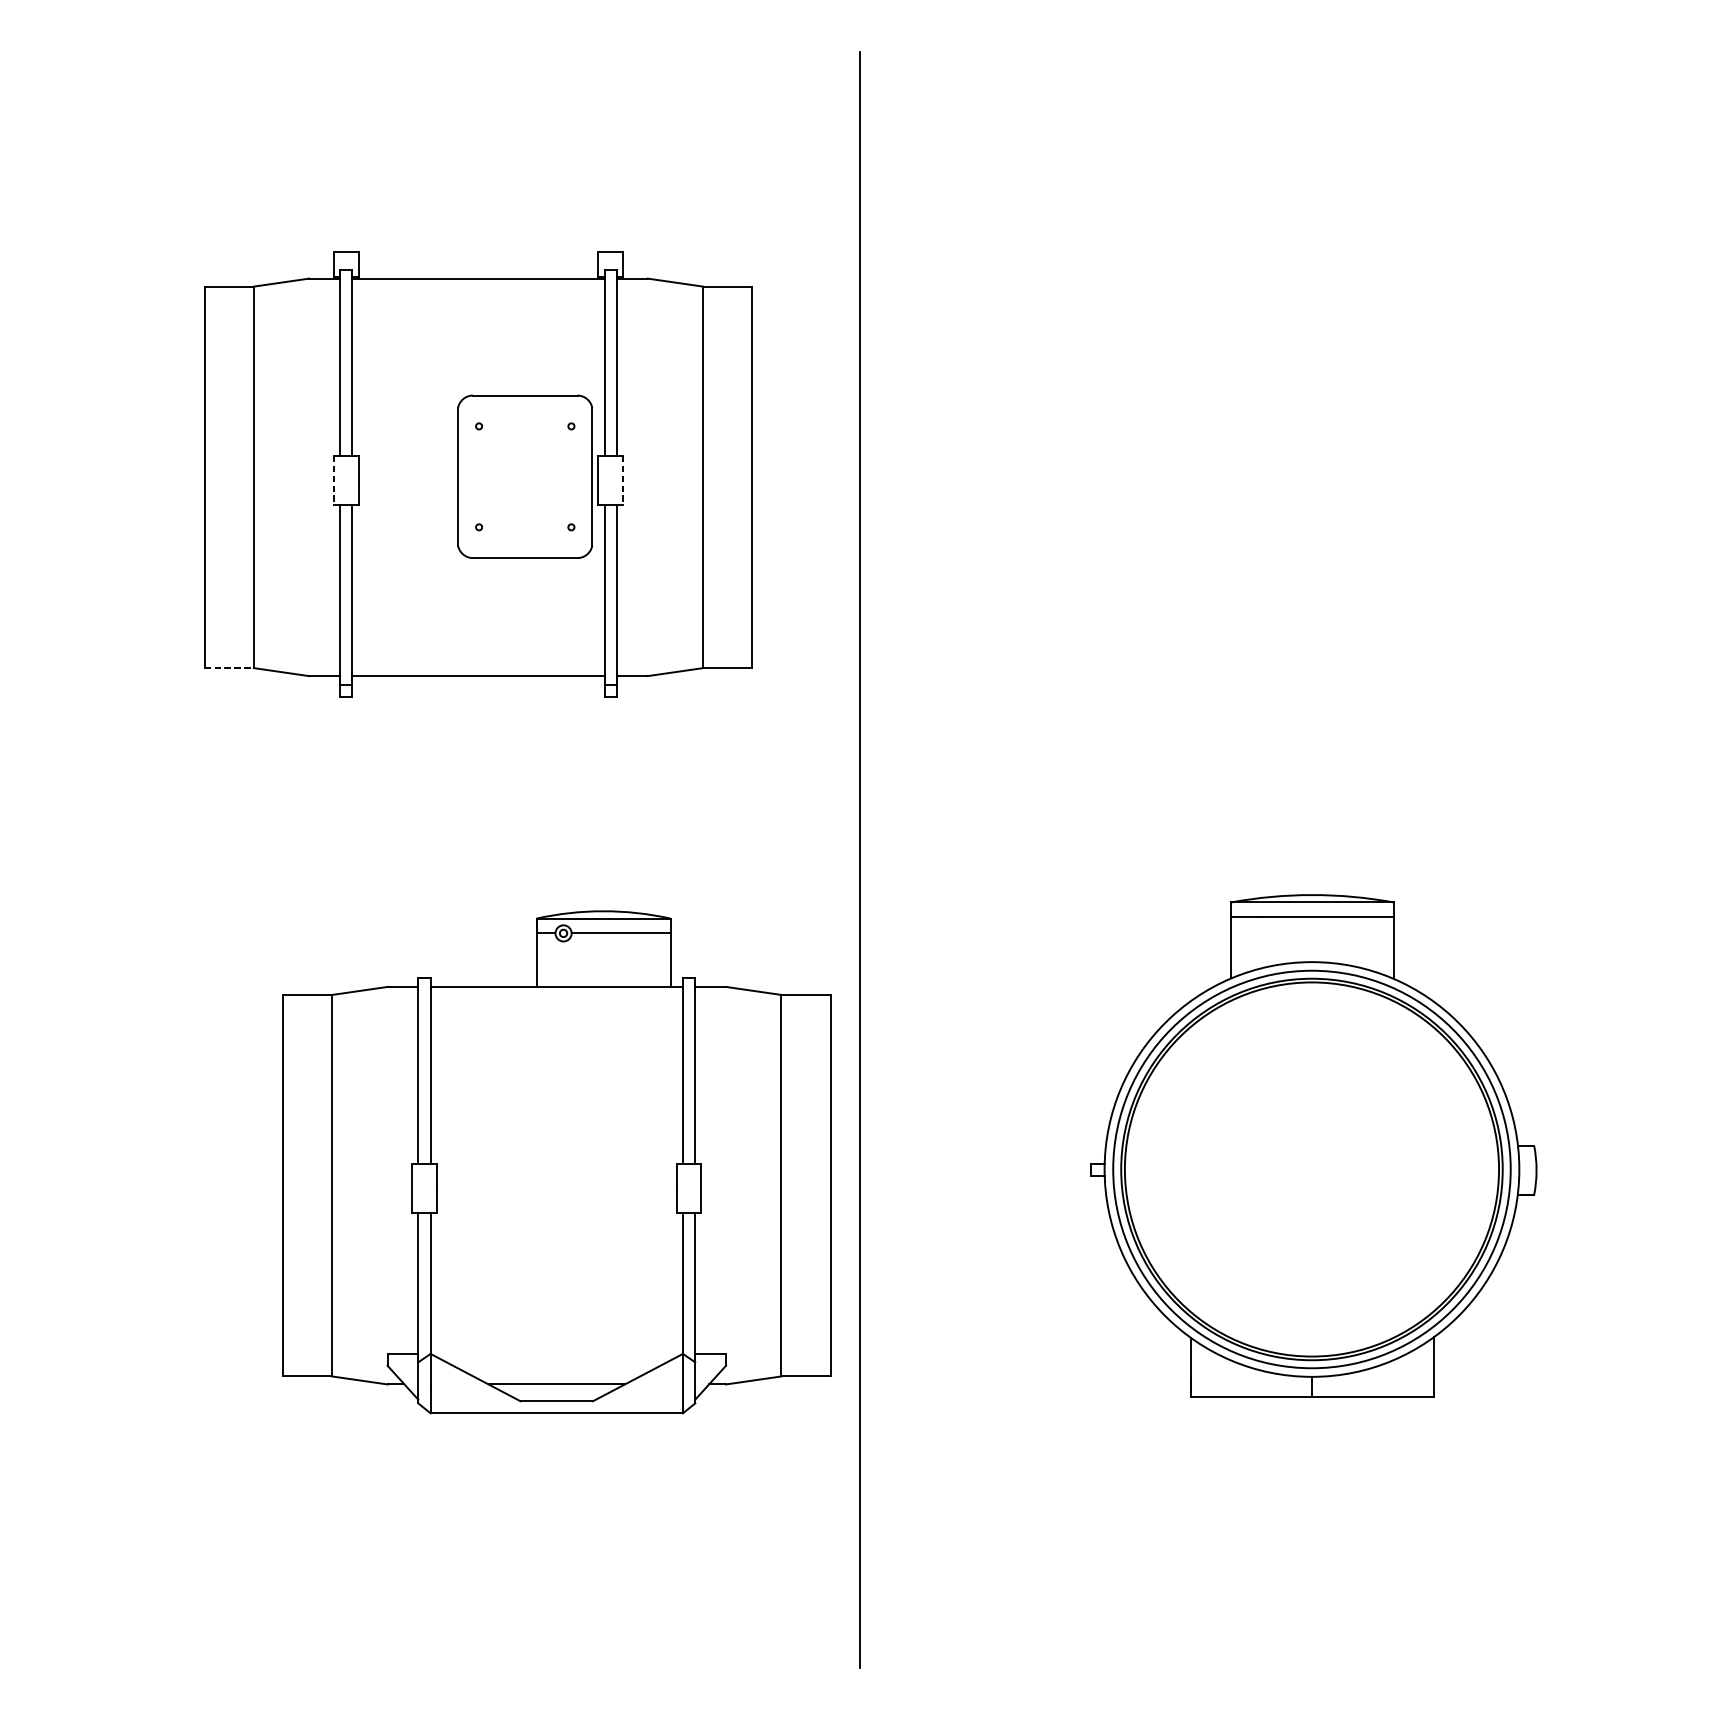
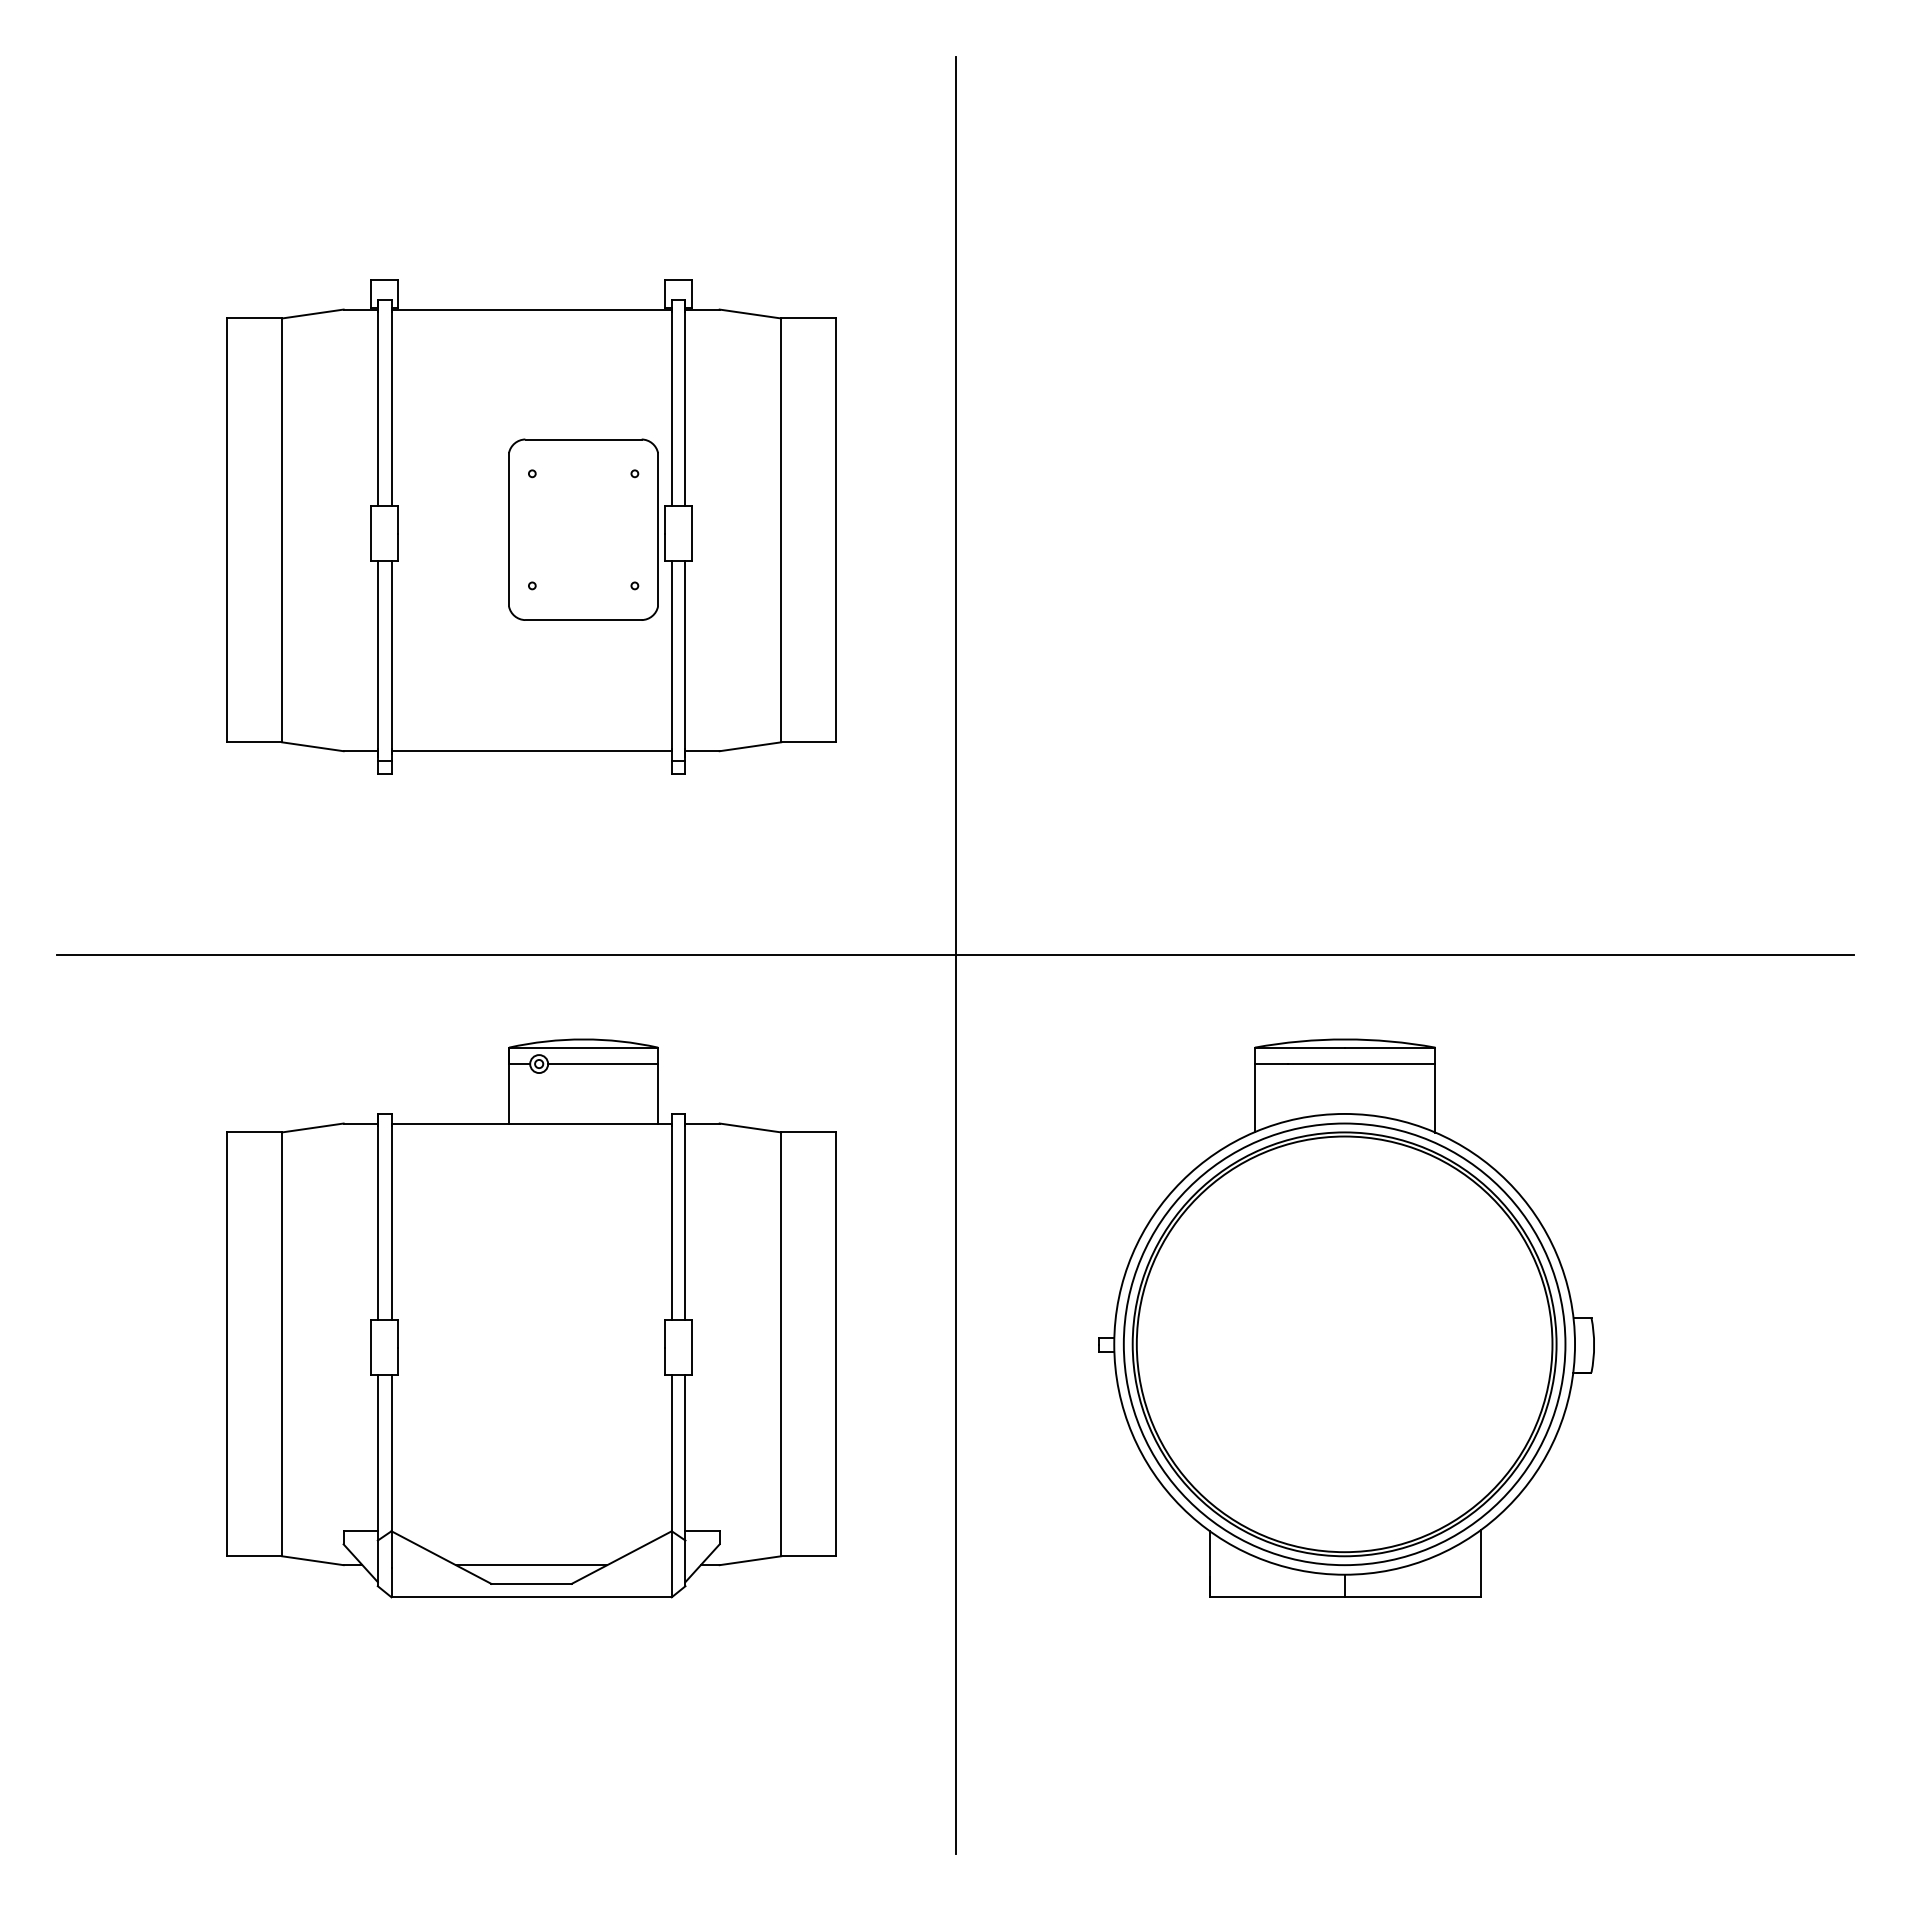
line: (333, 481) -> (370, 534), dashed -> solid
line: (623, 481) -> (692, 534), dashed -> solid
line: (229, 668) -> (255, 742), dashed -> solid
line: (860, 860) -> (955, 955), added
part: (1313, 1145) -> (1346, 1317), moved
part: (556, 1162) -> (531, 1318), moved

